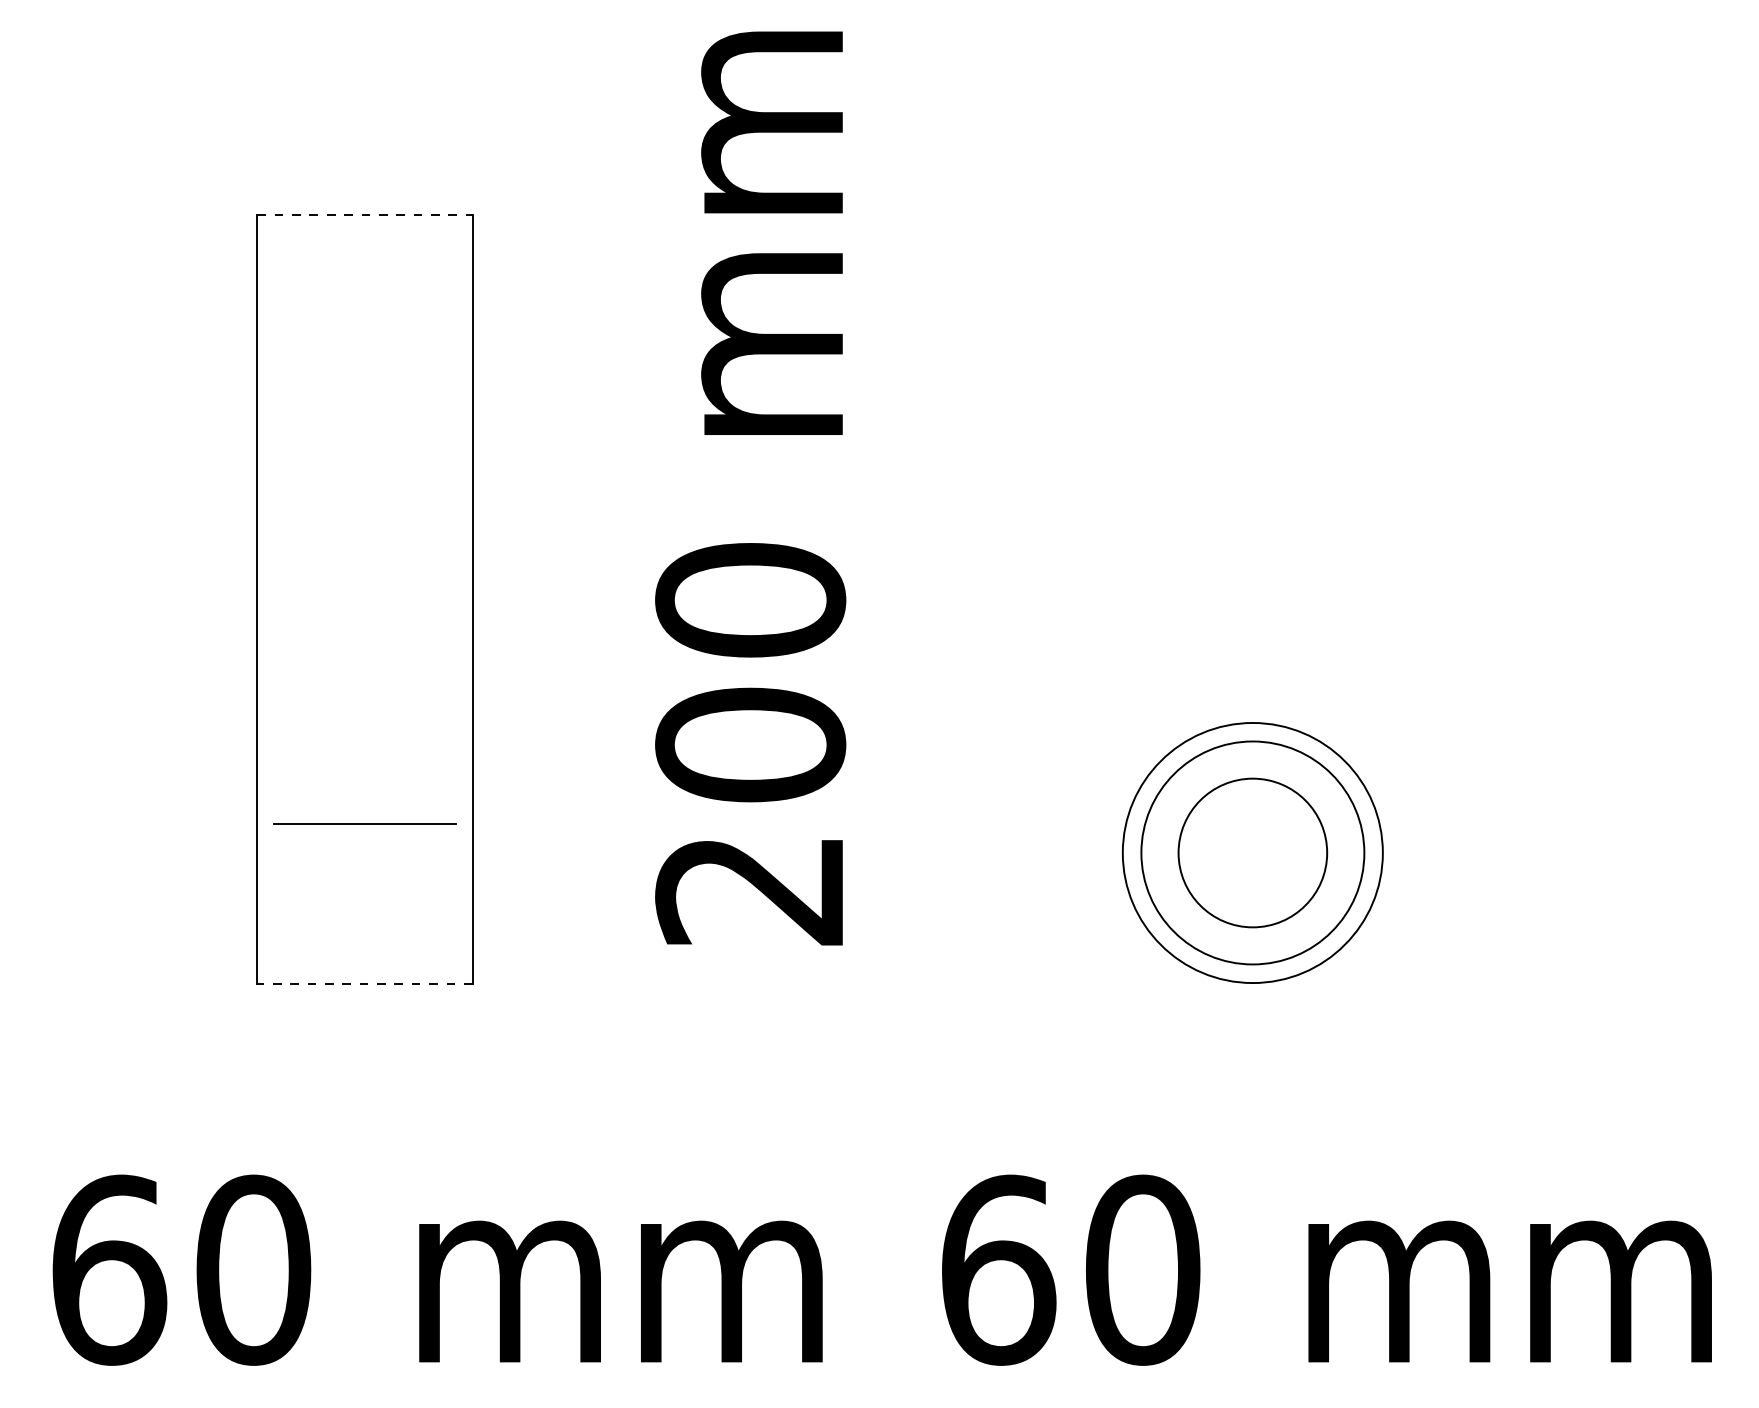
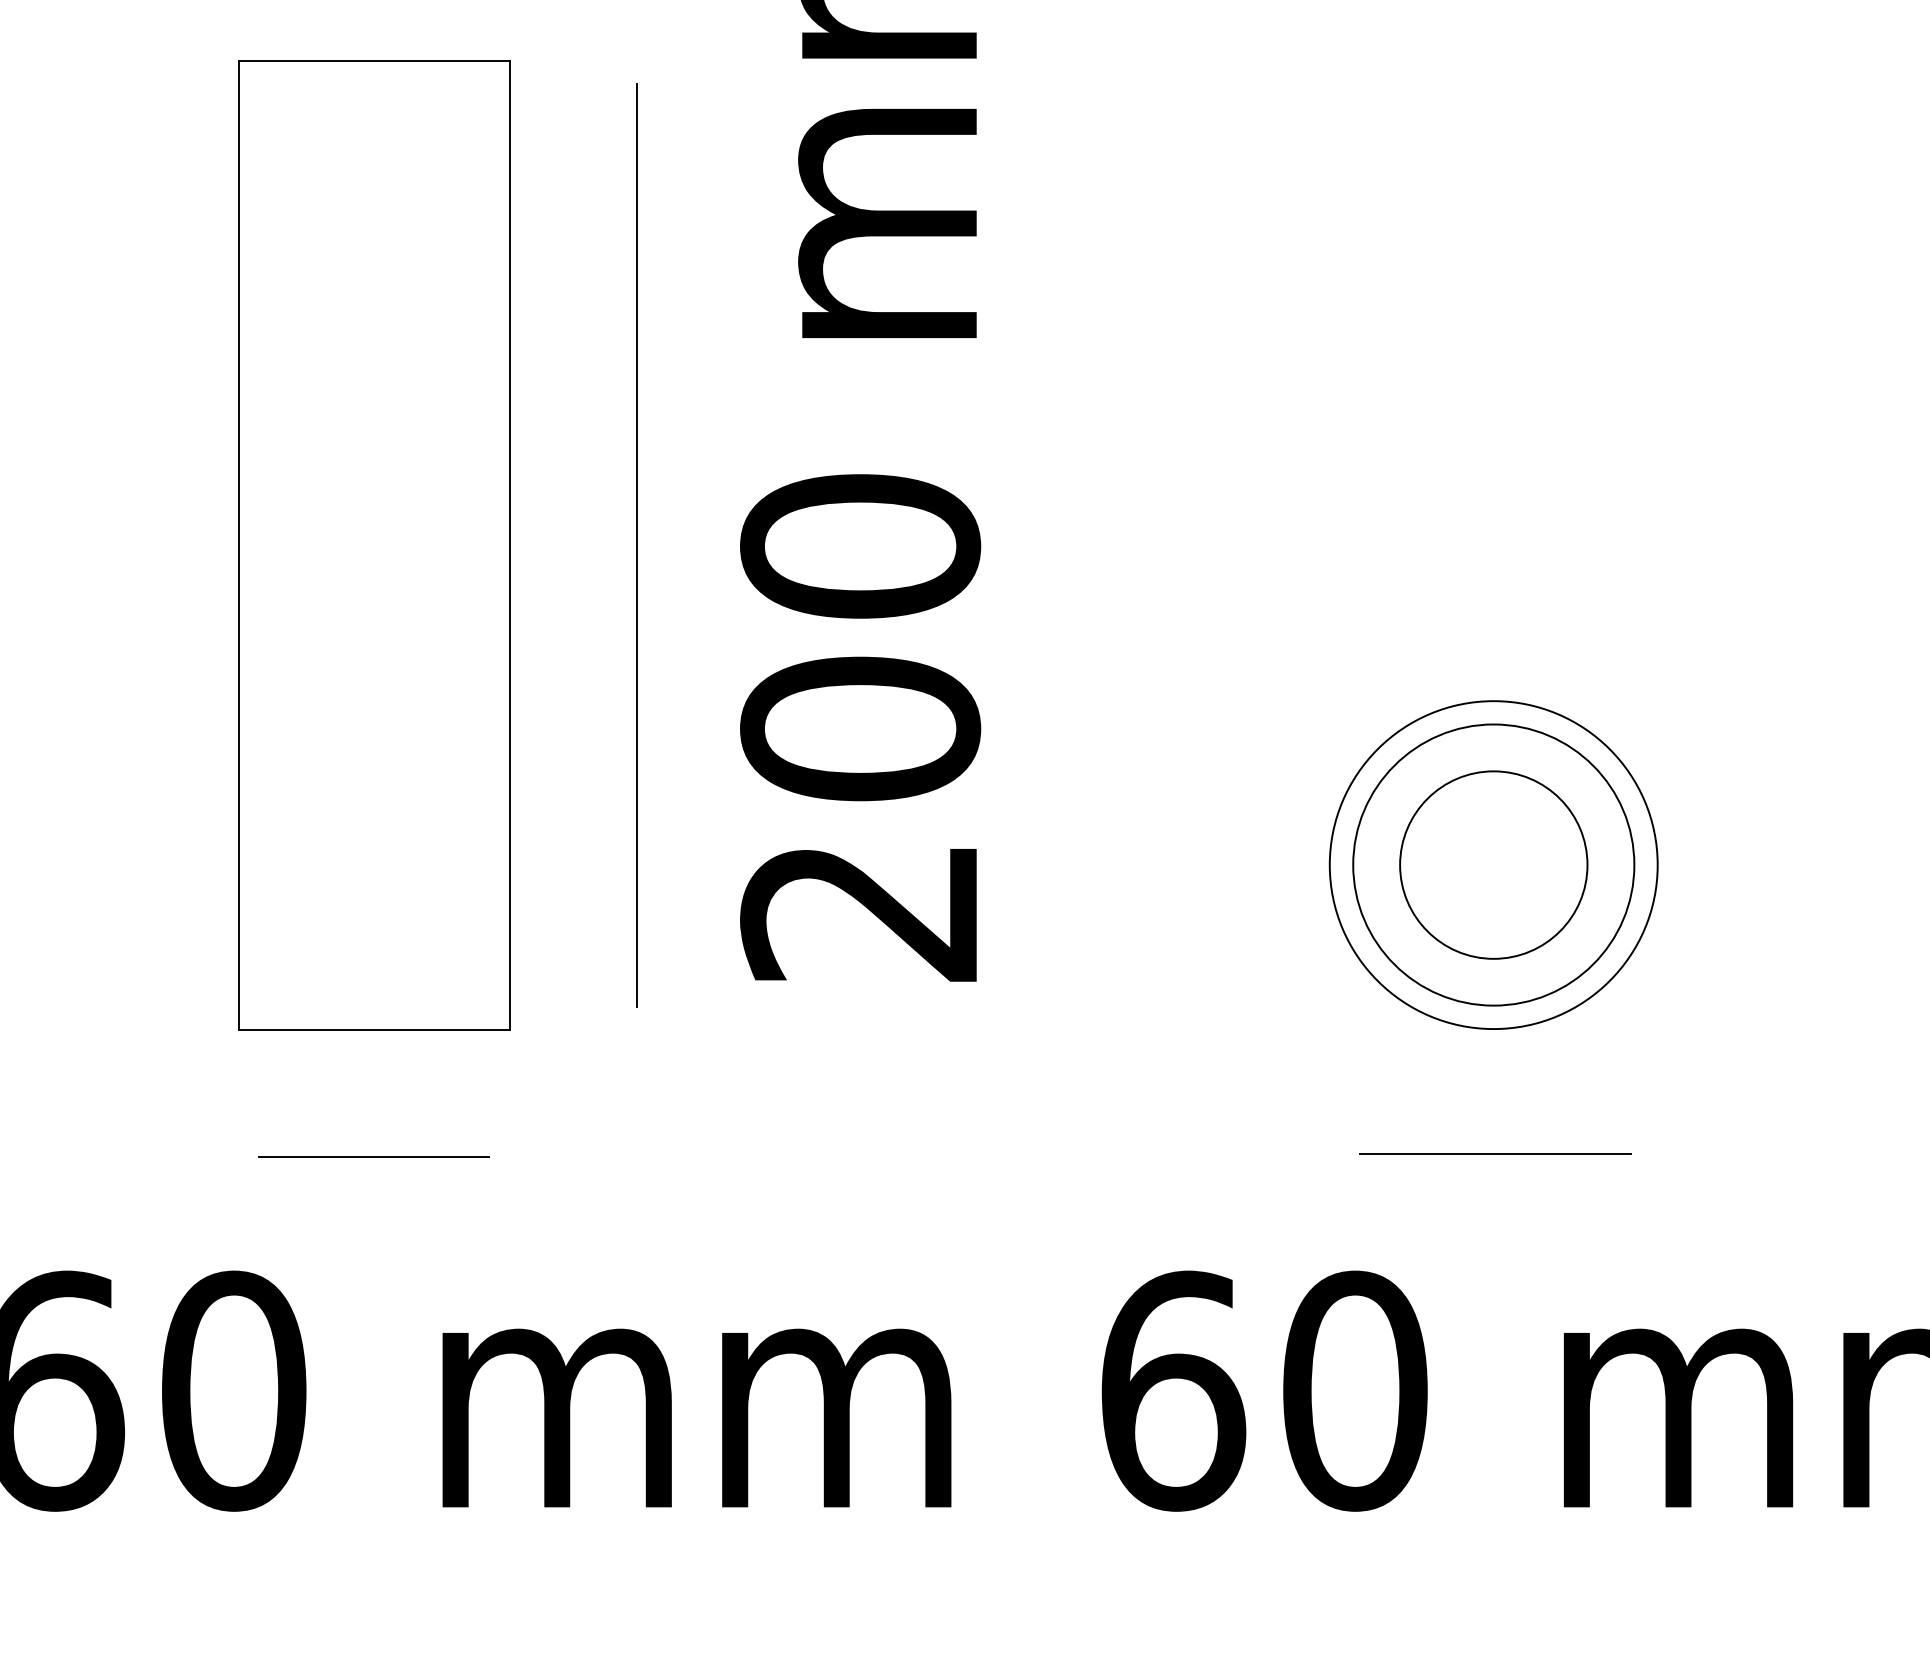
line: (364, 215) -> (373, 61), dashed -> solid
line: (573, 599) -> (637, 545), added
line: (364, 823) -> (373, 1156), moved
line: (364, 983) -> (373, 1029), dashed -> solid
line: (1253, 1082) -> (1494, 1154), added

